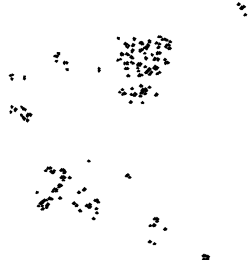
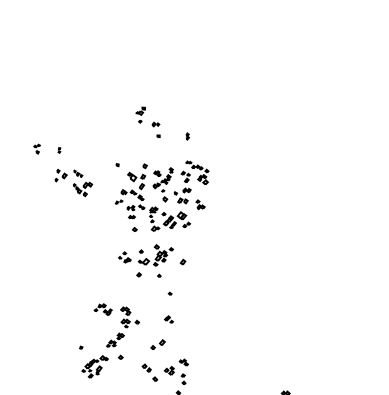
part: (60, 61) -> (147, 122), moved
part: (143, 69) -> (161, 218), moved
part: (20, 113) -> (73, 182), moved
part: (127, 175) -> (167, 318), moved

